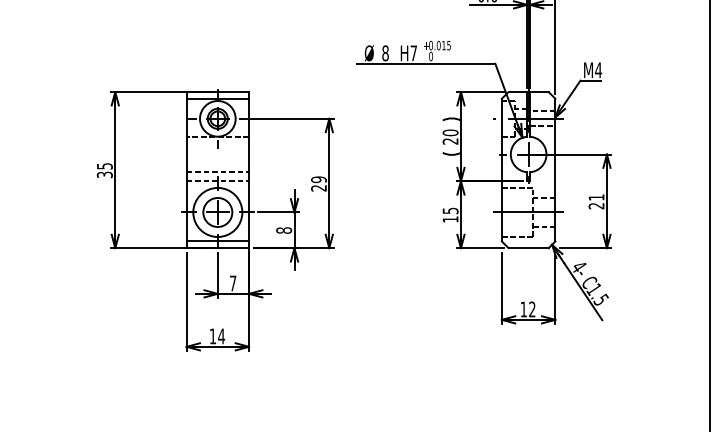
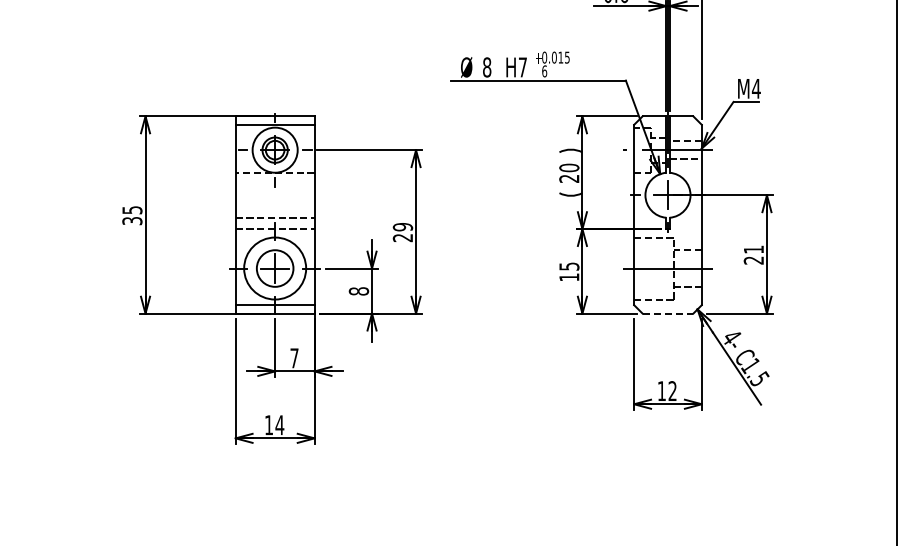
text: (430, 56) -> (544, 71), 0 -> 6
line: (529, 248) -> (668, 313), solid -> dashed

